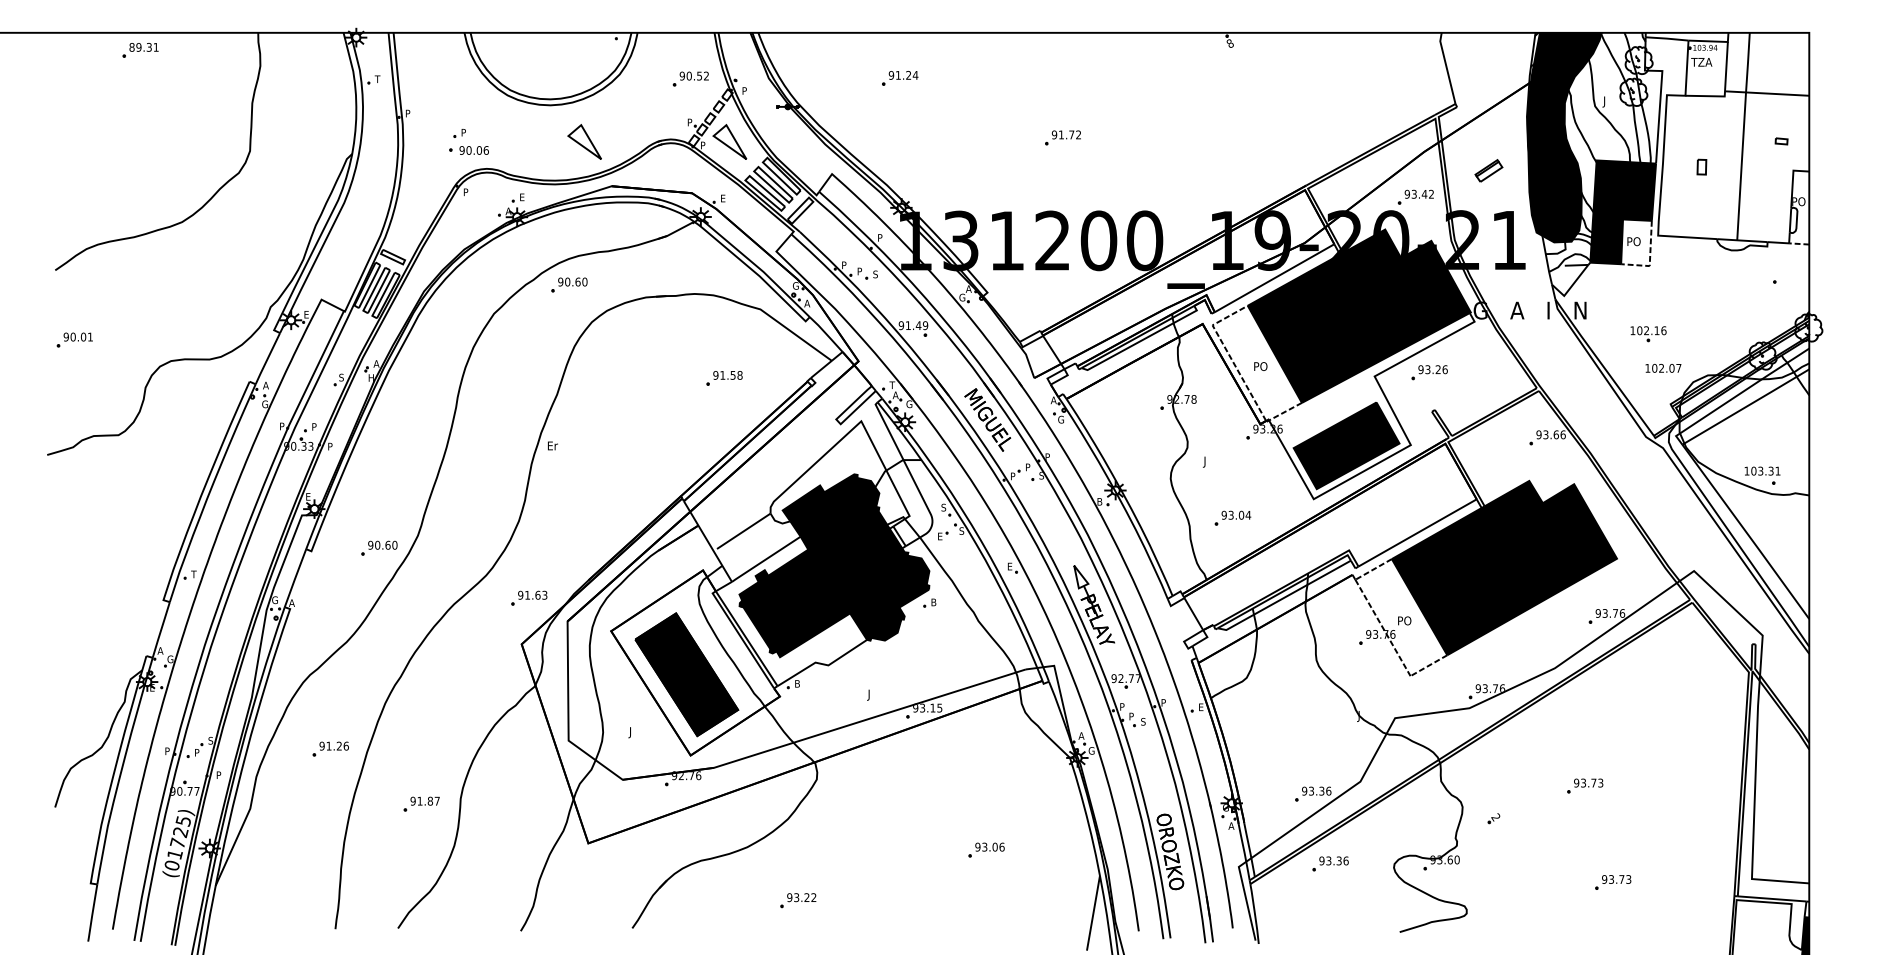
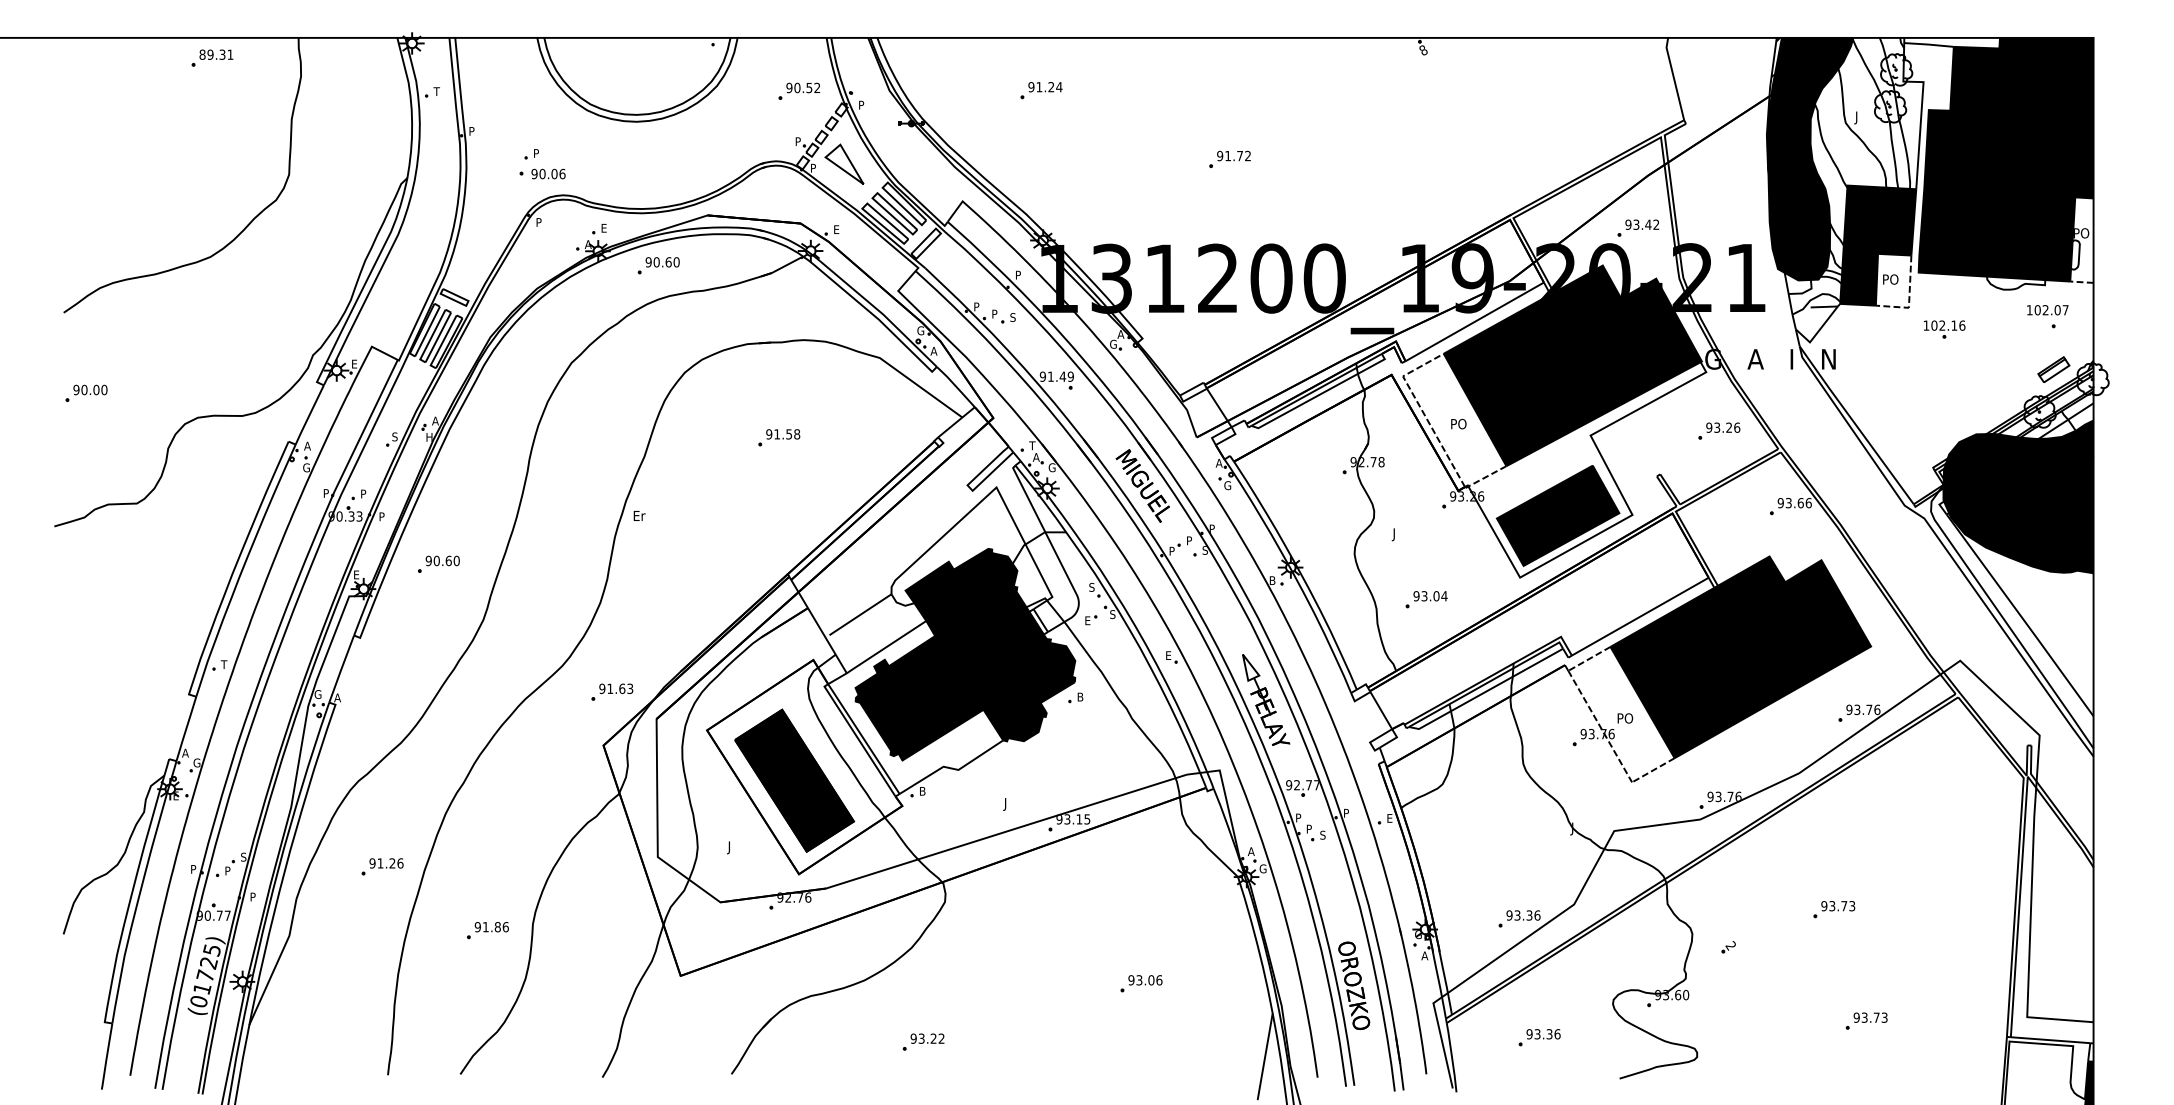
part: (140, 49) -> (212, 57), moved
fill: (1733, 137) -> (2005, 159), added
part: (584, 141) -> (676, 163), removed
part: (1488, 170) -> (2053, 369), moved
part: (569, 284) -> (658, 265), moved
part: (1648, 334) -> (1944, 329), moved
text: (90, 336) -> (104, 389), 90.01 -> 90.00
text: (1663, 368) -> (2047, 310), moved
part: (1429, 372) -> (1719, 430), moved
part: (724, 378) -> (779, 437), moved
fill: (1744, 429) -> (2018, 496), added
part: (379, 547) -> (438, 563), moved
text: (437, 801) -> (505, 927), 91.87 -> 91.86
part: (1330, 863) -> (1539, 1037), moved

